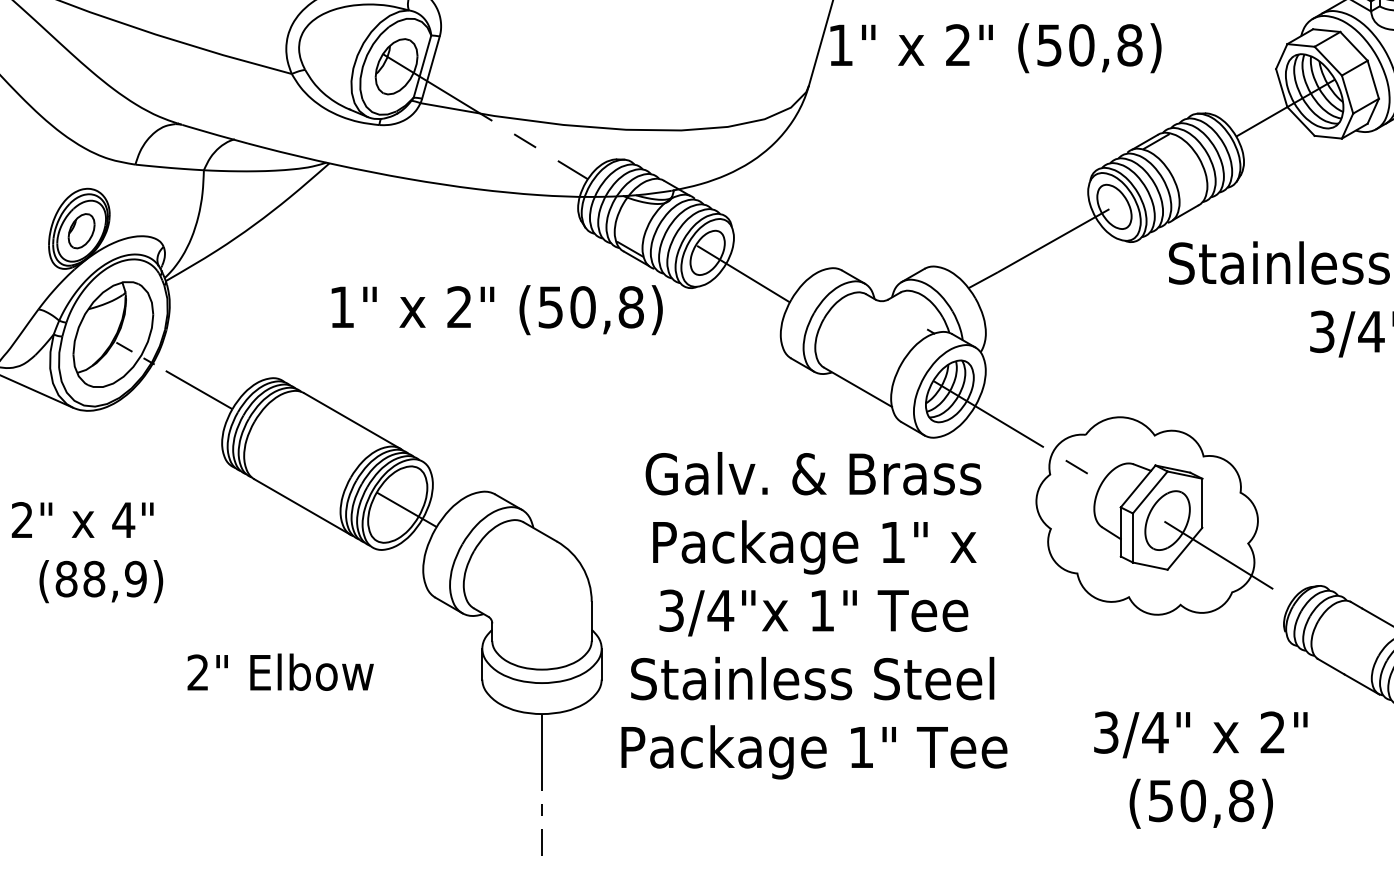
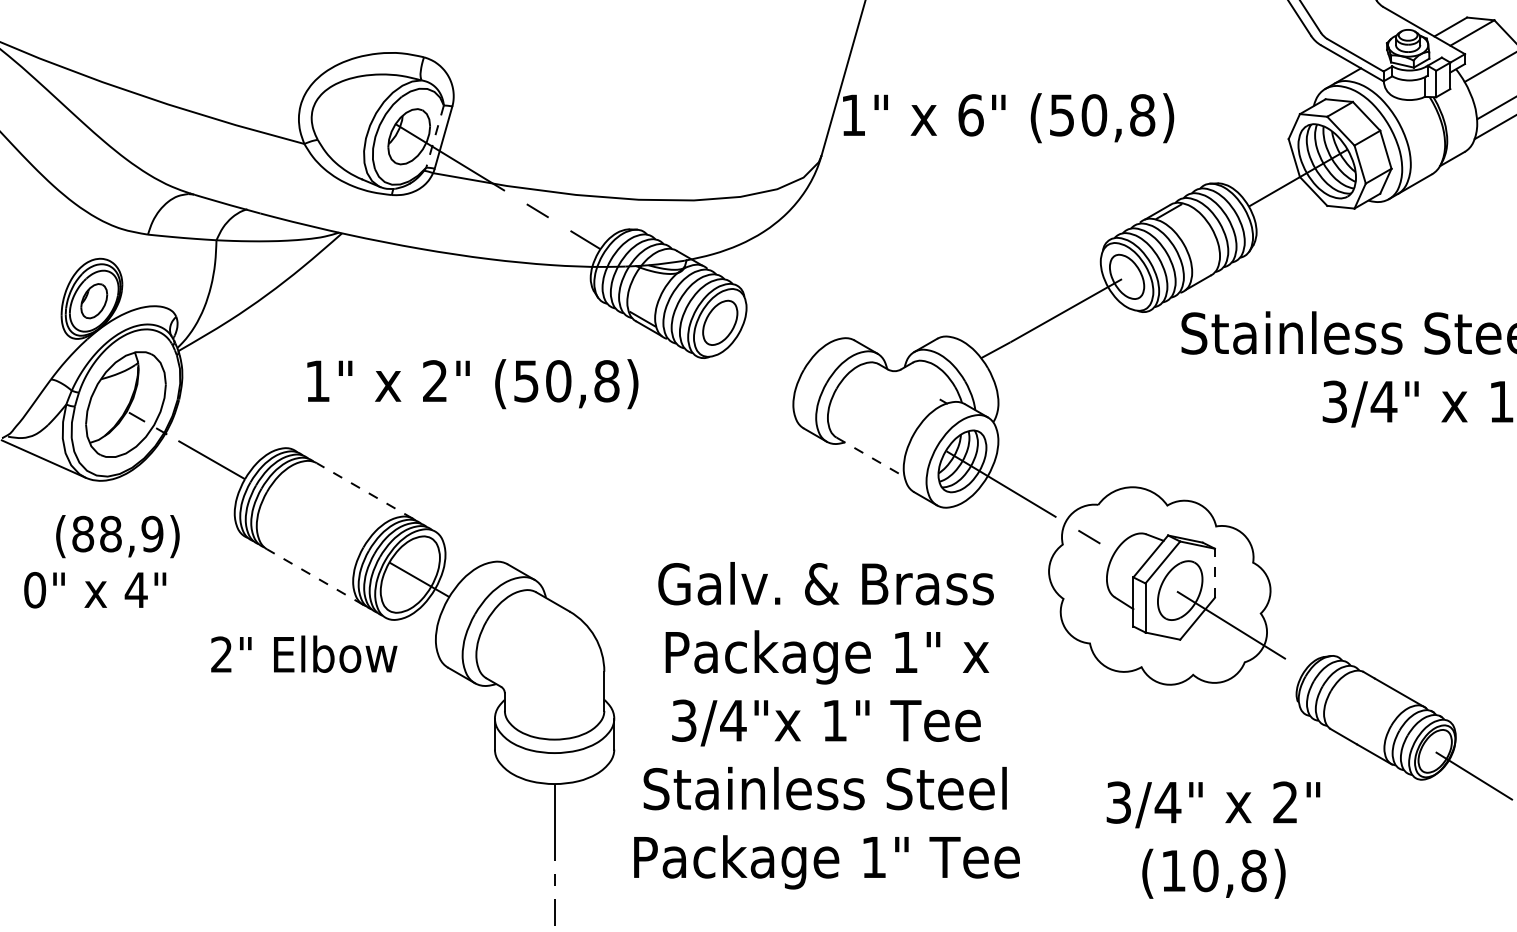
text: (957, 45) -> (970, 115), 2" -> 6"
line: (421, 67) -> (434, 137), solid -> dashed
line: (742, 273) -> (755, 343), removed
text: (496, 310) -> (472, 384), moved
line: (858, 387) -> (871, 457), solid -> dashed
line: (351, 421) -> (364, 491), solid -> dashed
line: (1201, 503) -> (1214, 573), solid -> dashed
line: (302, 507) -> (315, 577), solid -> dashed
text: (22, 520) -> (35, 590), 2" -> 0"
text: (100, 581) -> (117, 536), moved
text: (813, 615) -> (826, 725), moved
text: (280, 671) -> (304, 653), moved
text: (1160, 801) -> (1173, 871), (50,8) -> (10,8)

